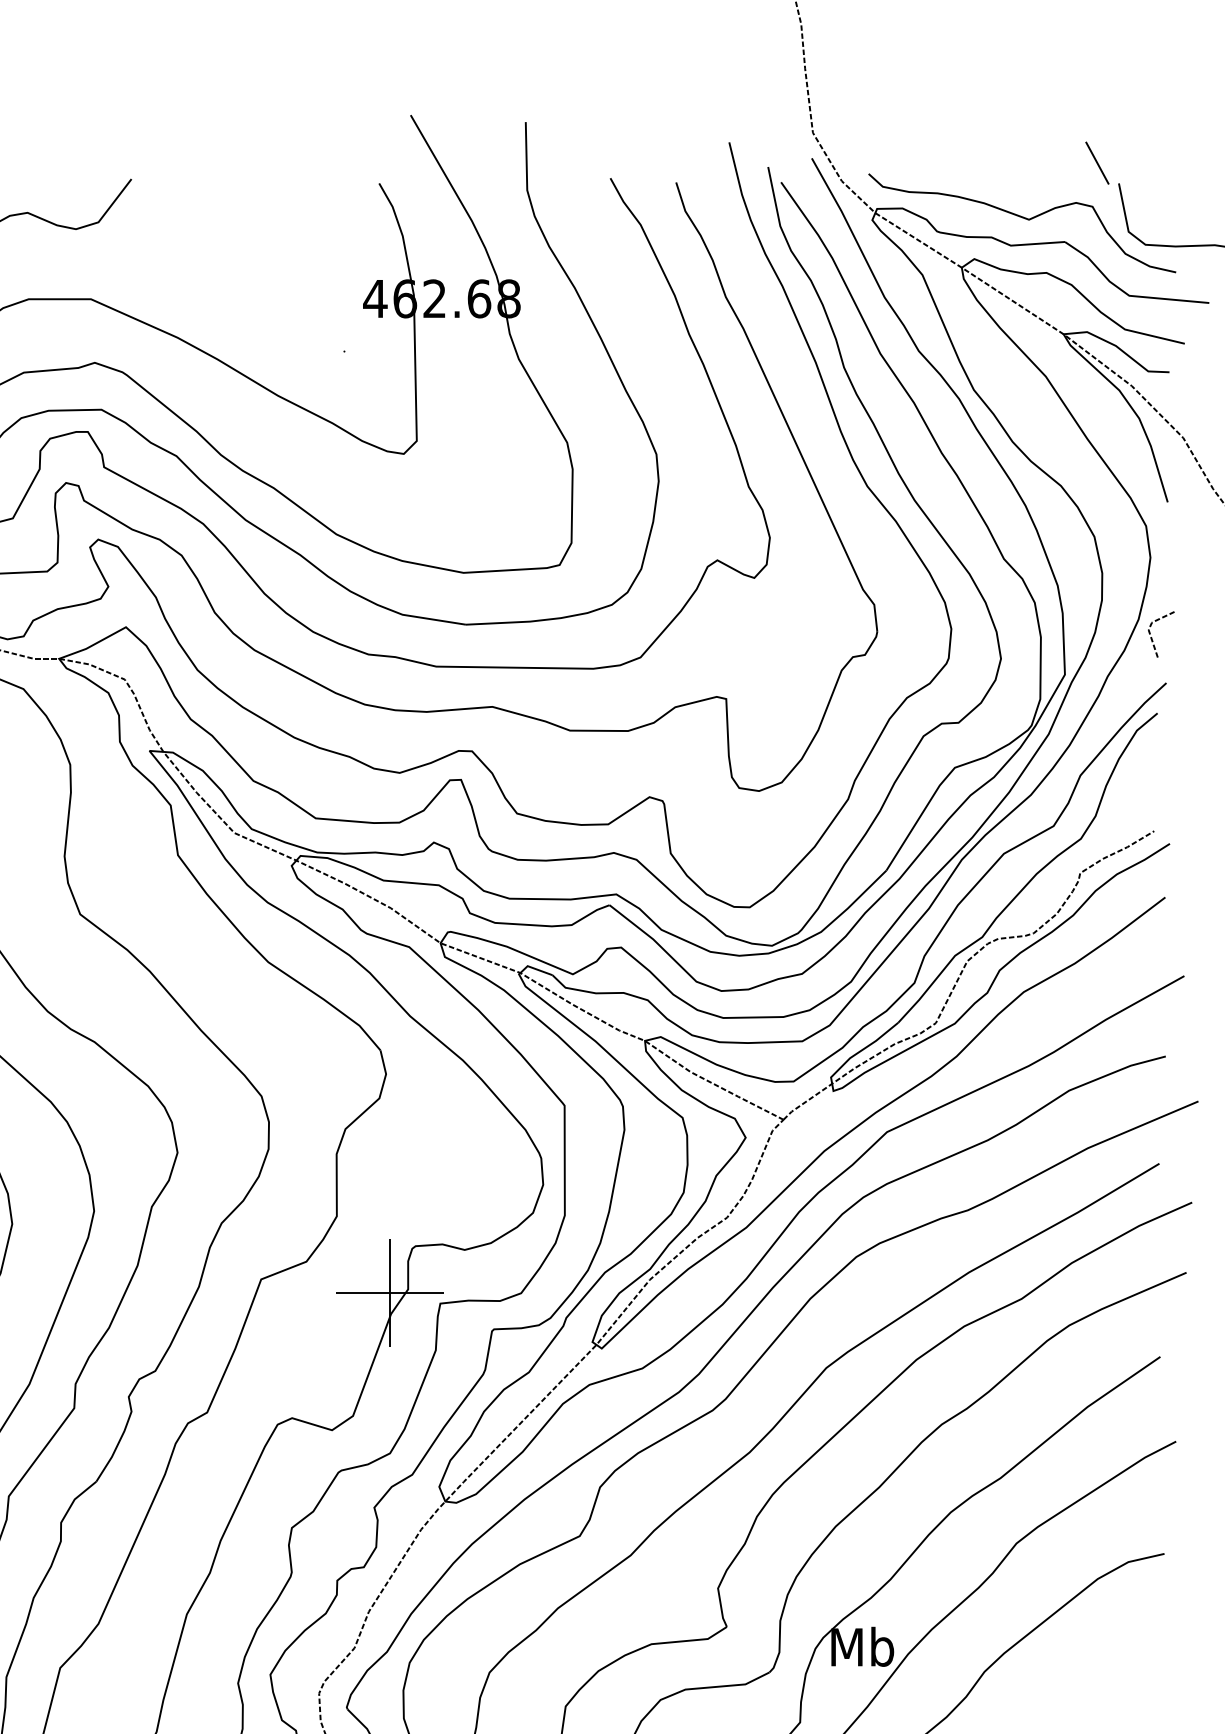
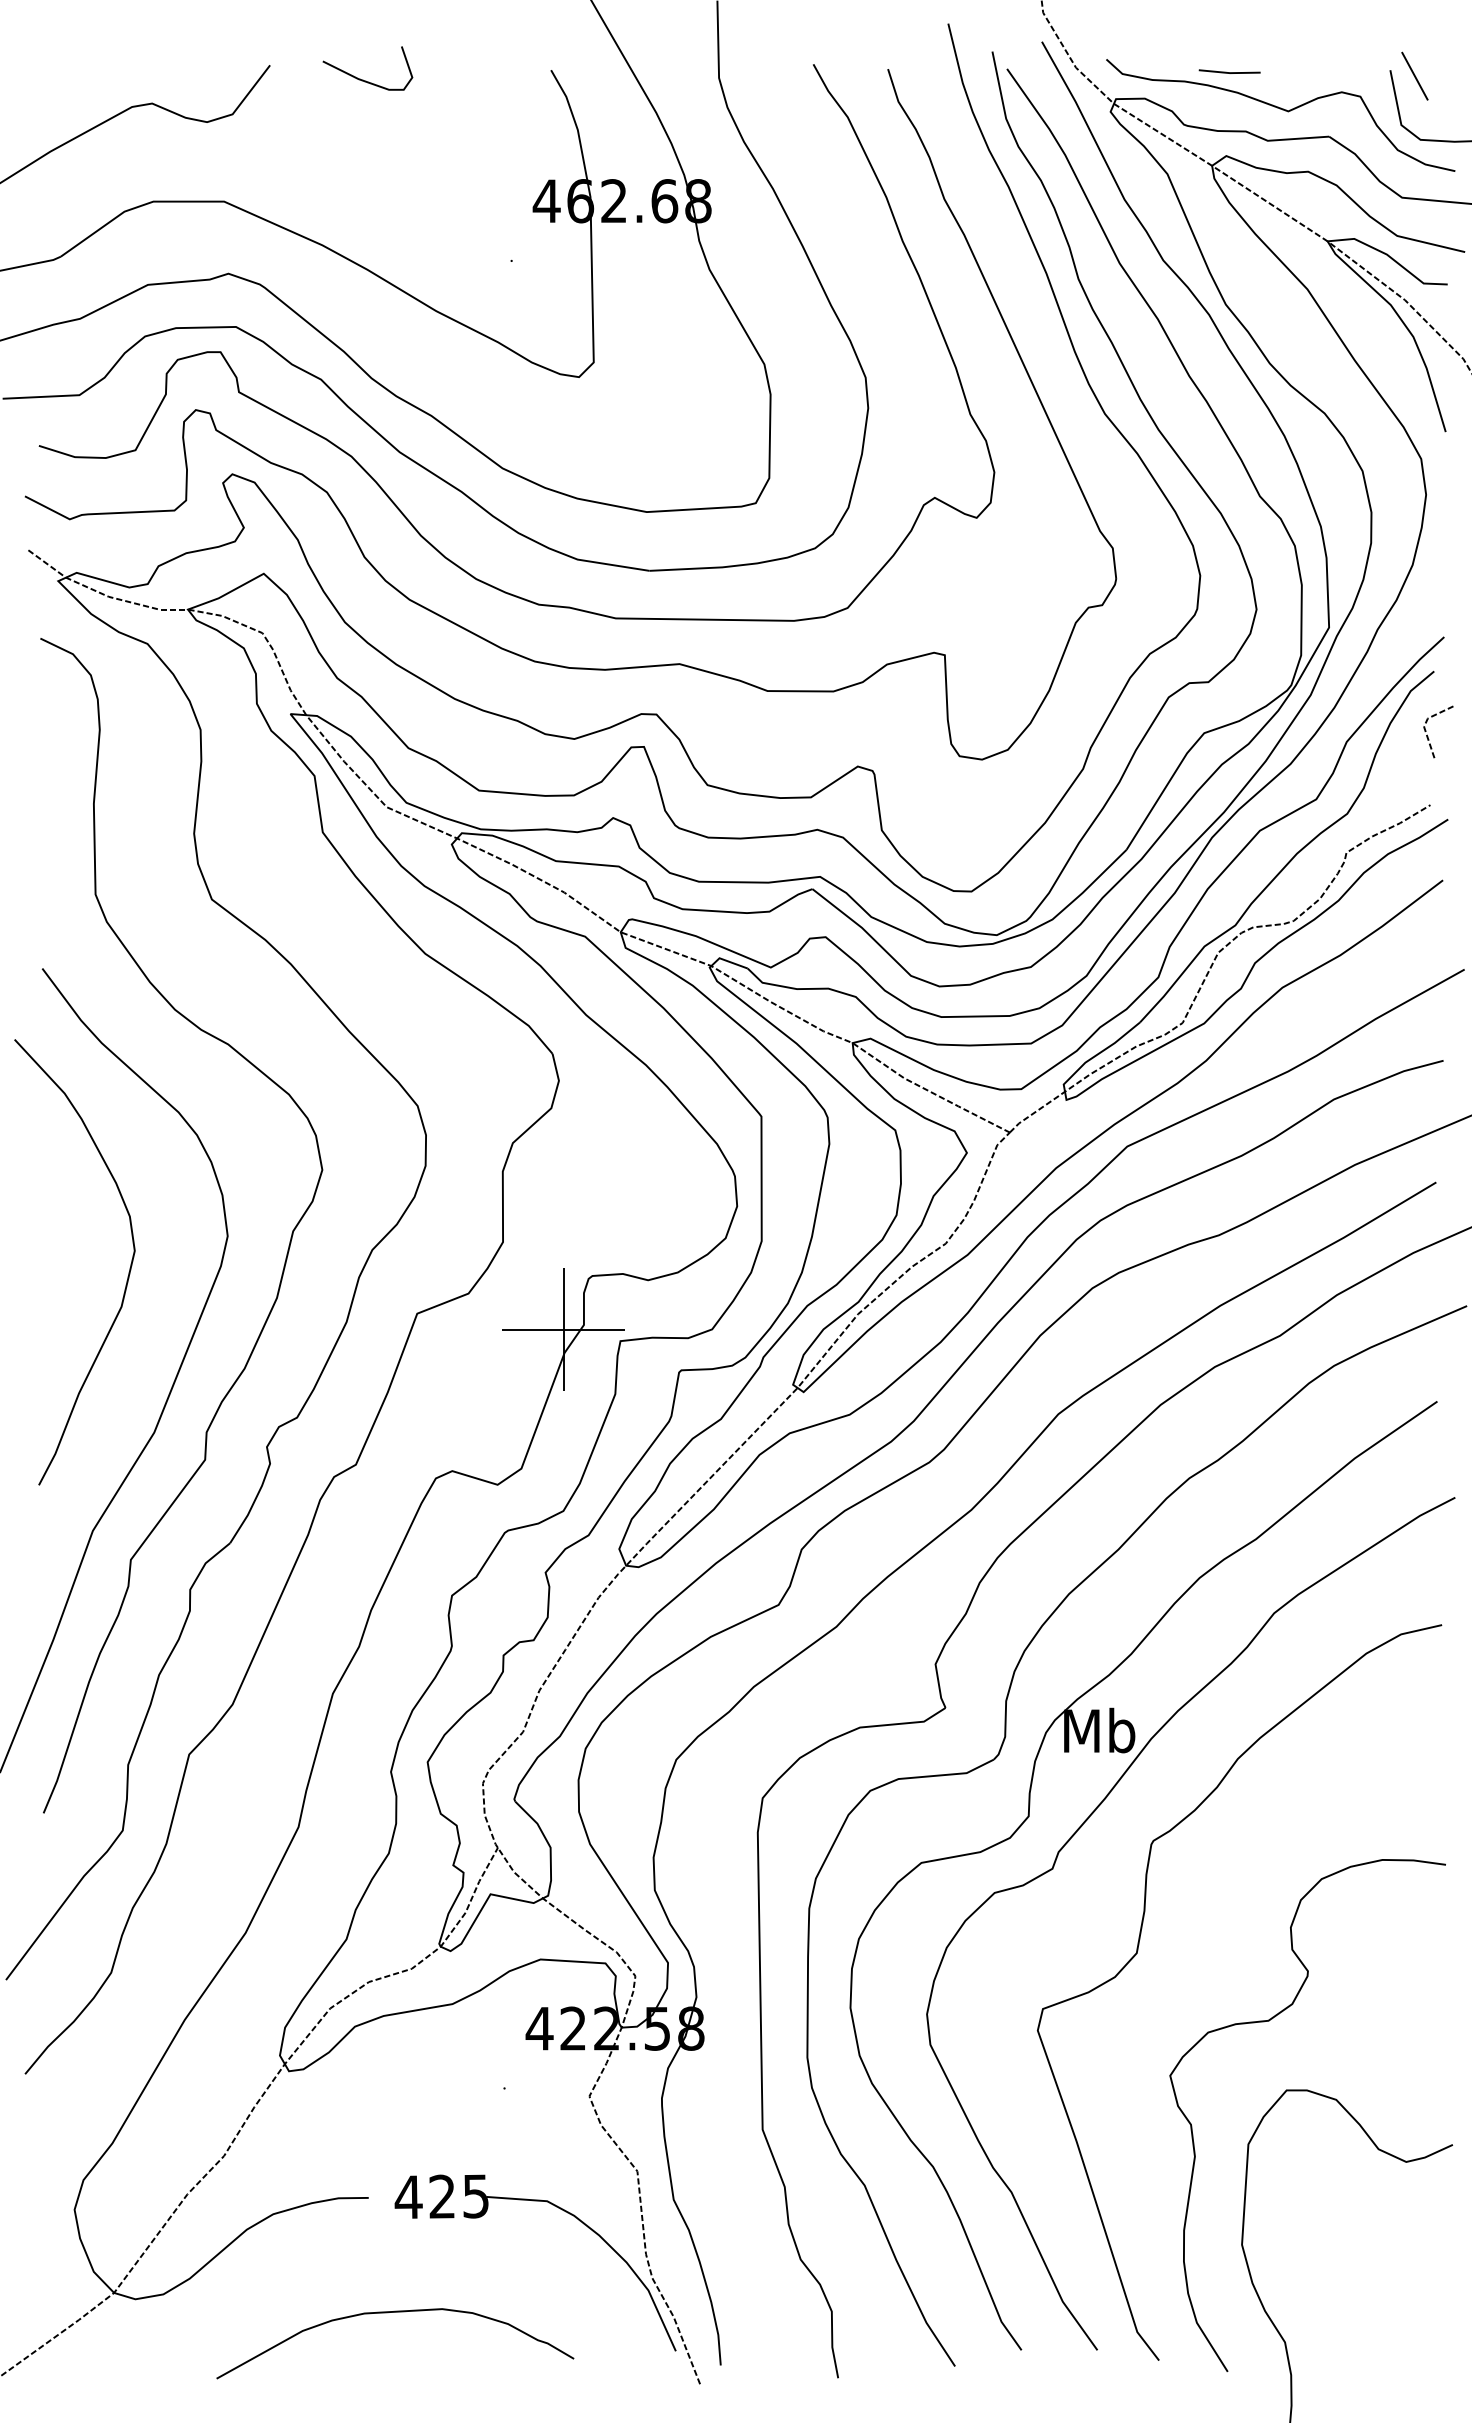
line: (1097, 162) -> (1414, 75), moved
line: (977, 185) -> (1229, 72), added
curve: (213, 191) -> (363, 79), added
line: (1152, 638) -> (1428, 736), moved

